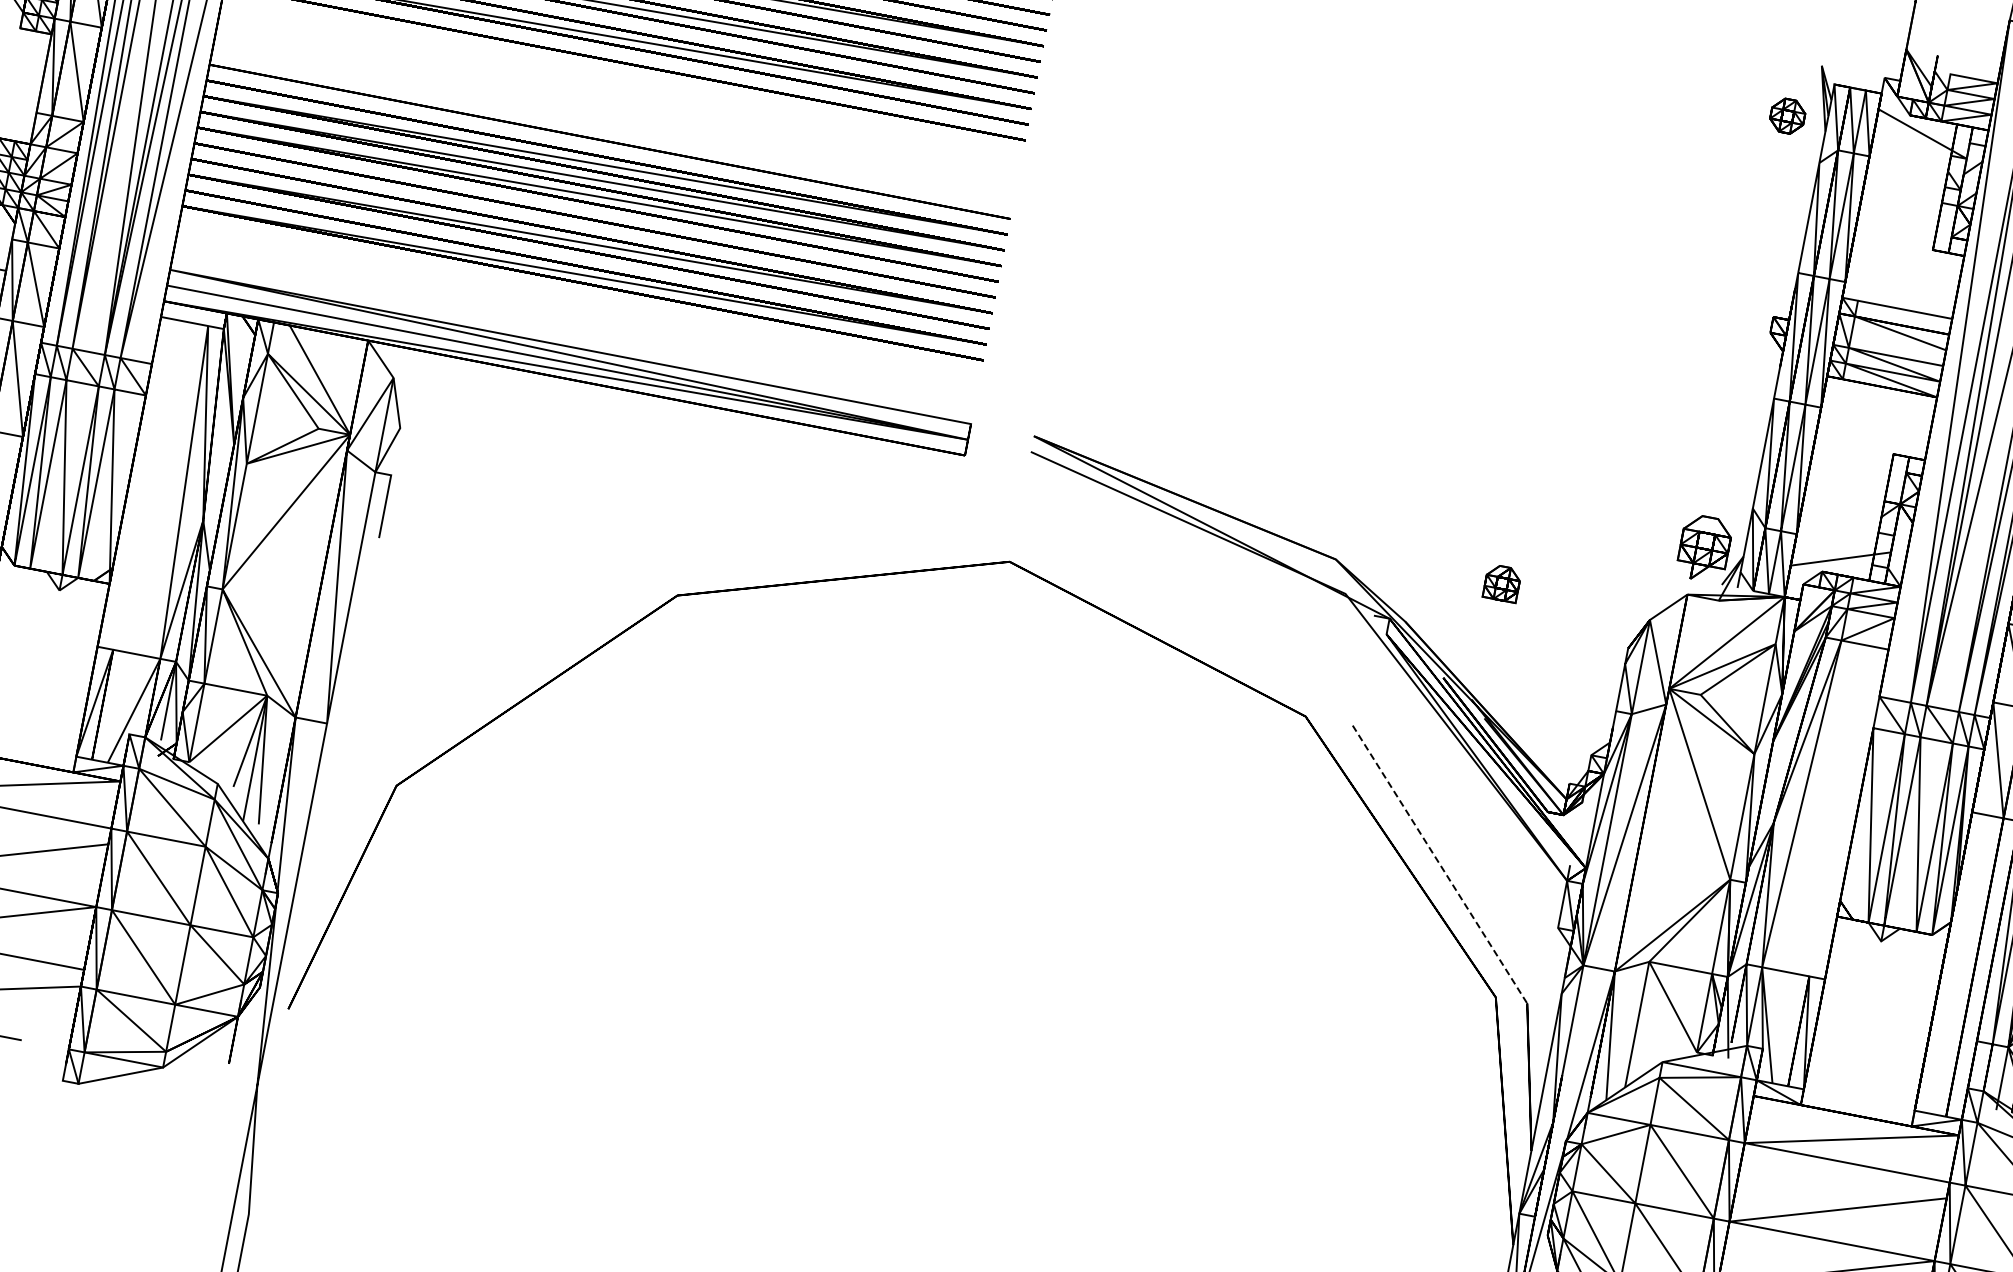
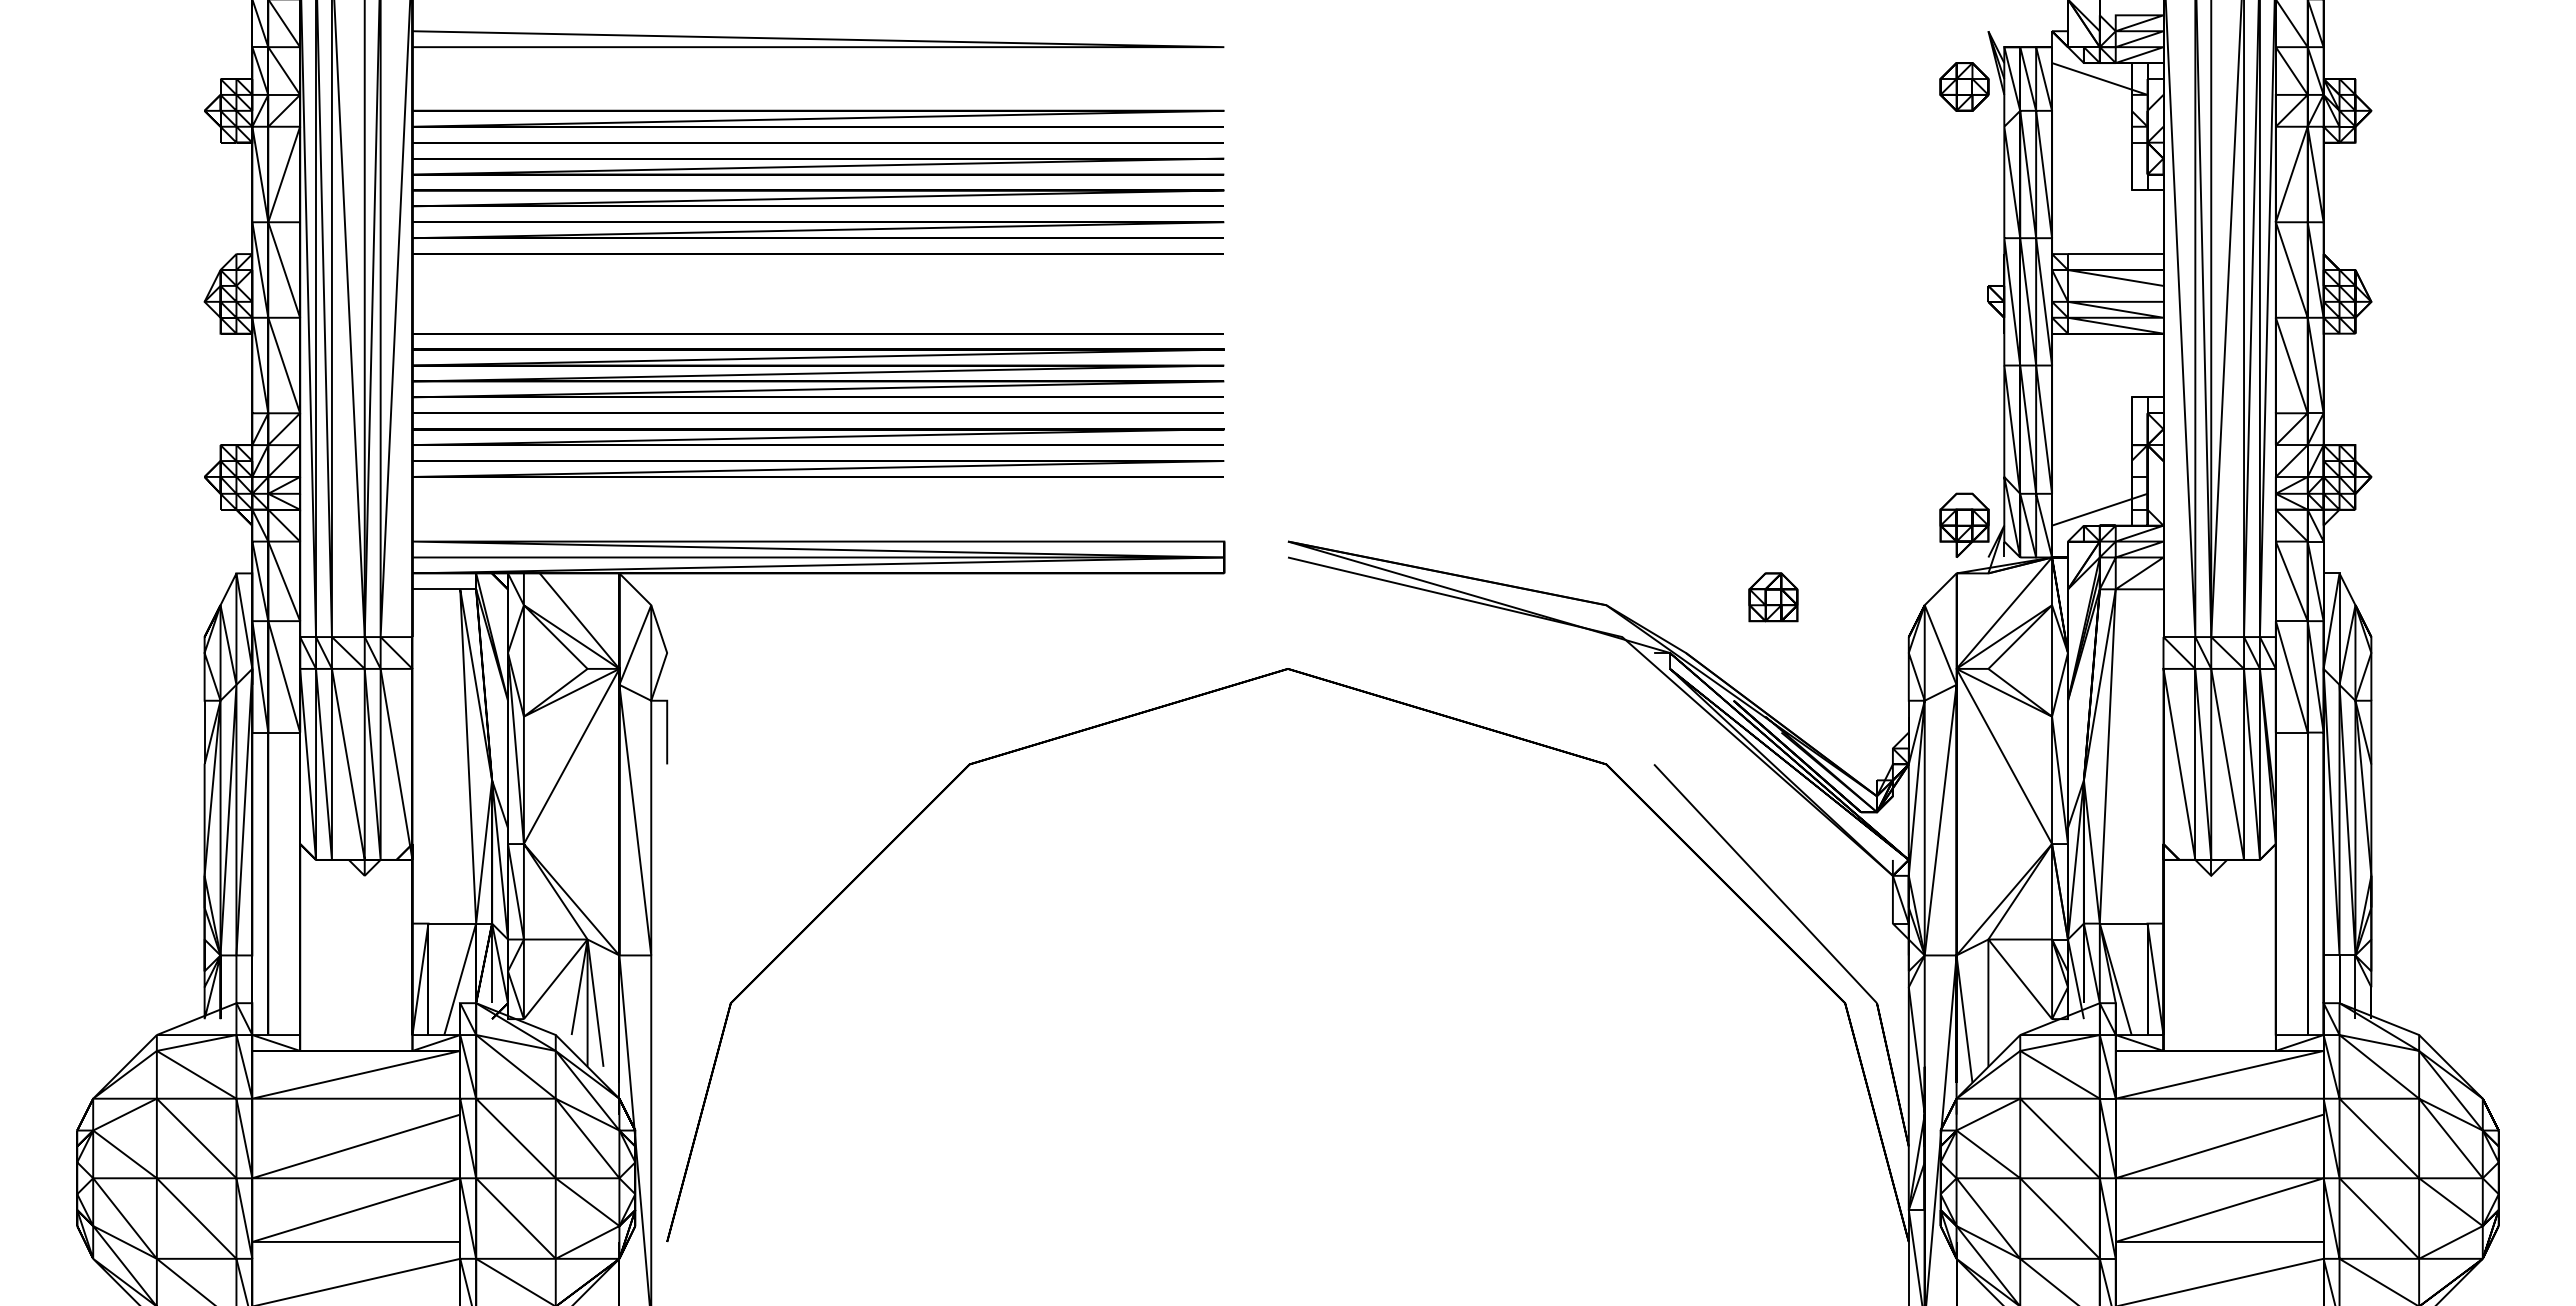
part: (1787, 115) -> (1964, 86), size x1.43
part: (1502, 583) -> (1773, 597), size x1.43
line: (1439, 865) -> (1765, 884), dashed -> solid

